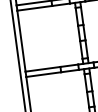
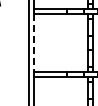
line: (21, 40) -> (33, 42), solid -> dashed

